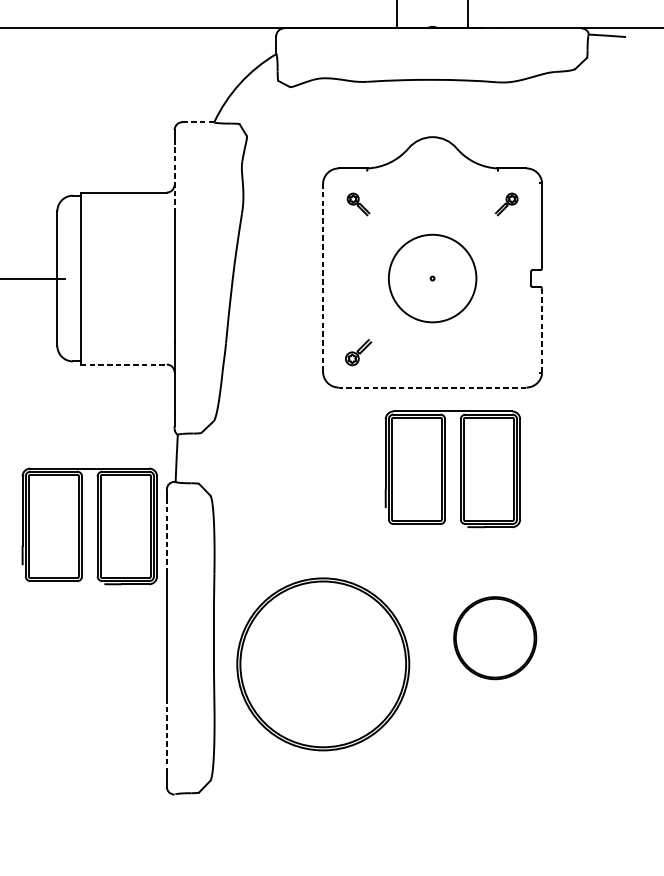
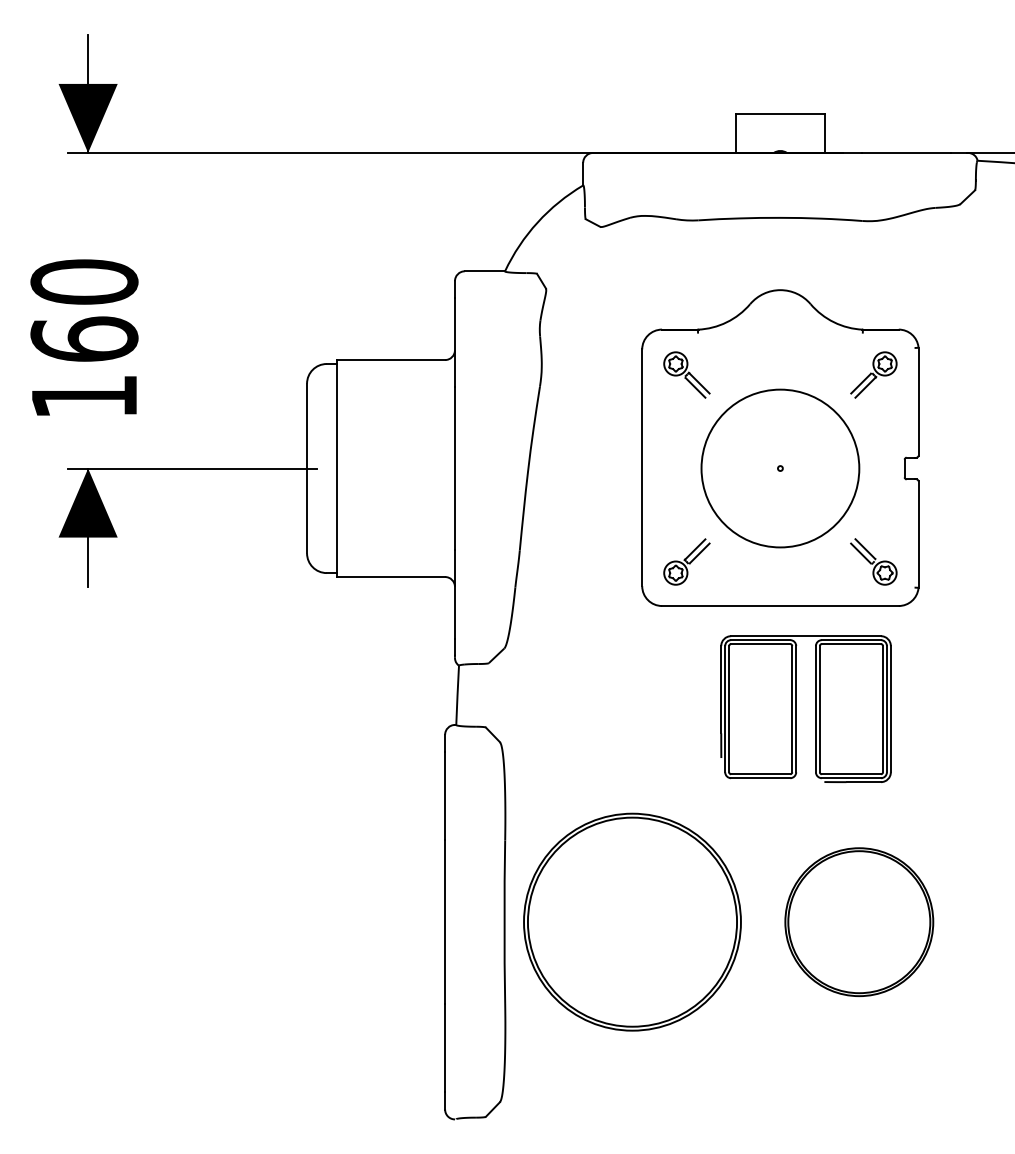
line: (198, 122) -> (485, 271), dashed -> solid
line: (174, 178) -> (454, 342), dashed -> solid
part: (358, 204) -> (686, 374), size x1.67
part: (506, 204) -> (873, 374), size x1.67
line: (323, 277) -> (642, 467), dashed -> solid
circle: (432, 278) -> (780, 468), size x1.43
line: (542, 331) -> (918, 535), dashed -> solid
part: (358, 352) -> (686, 561), size x1.43
part: (506, 352) -> (873, 561), added
line: (124, 364) -> (391, 577), dashed -> solid
line: (431, 387) -> (779, 606), dashed -> solid
part: (82, 525) -> (338, 780), removed
line: (167, 537) -> (445, 795), dashed -> solid
part: (495, 637) -> (859, 921), size x1.43
part: (323, 663) -> (632, 921), moved
line: (167, 737) -> (445, 1047), dashed -> solid

